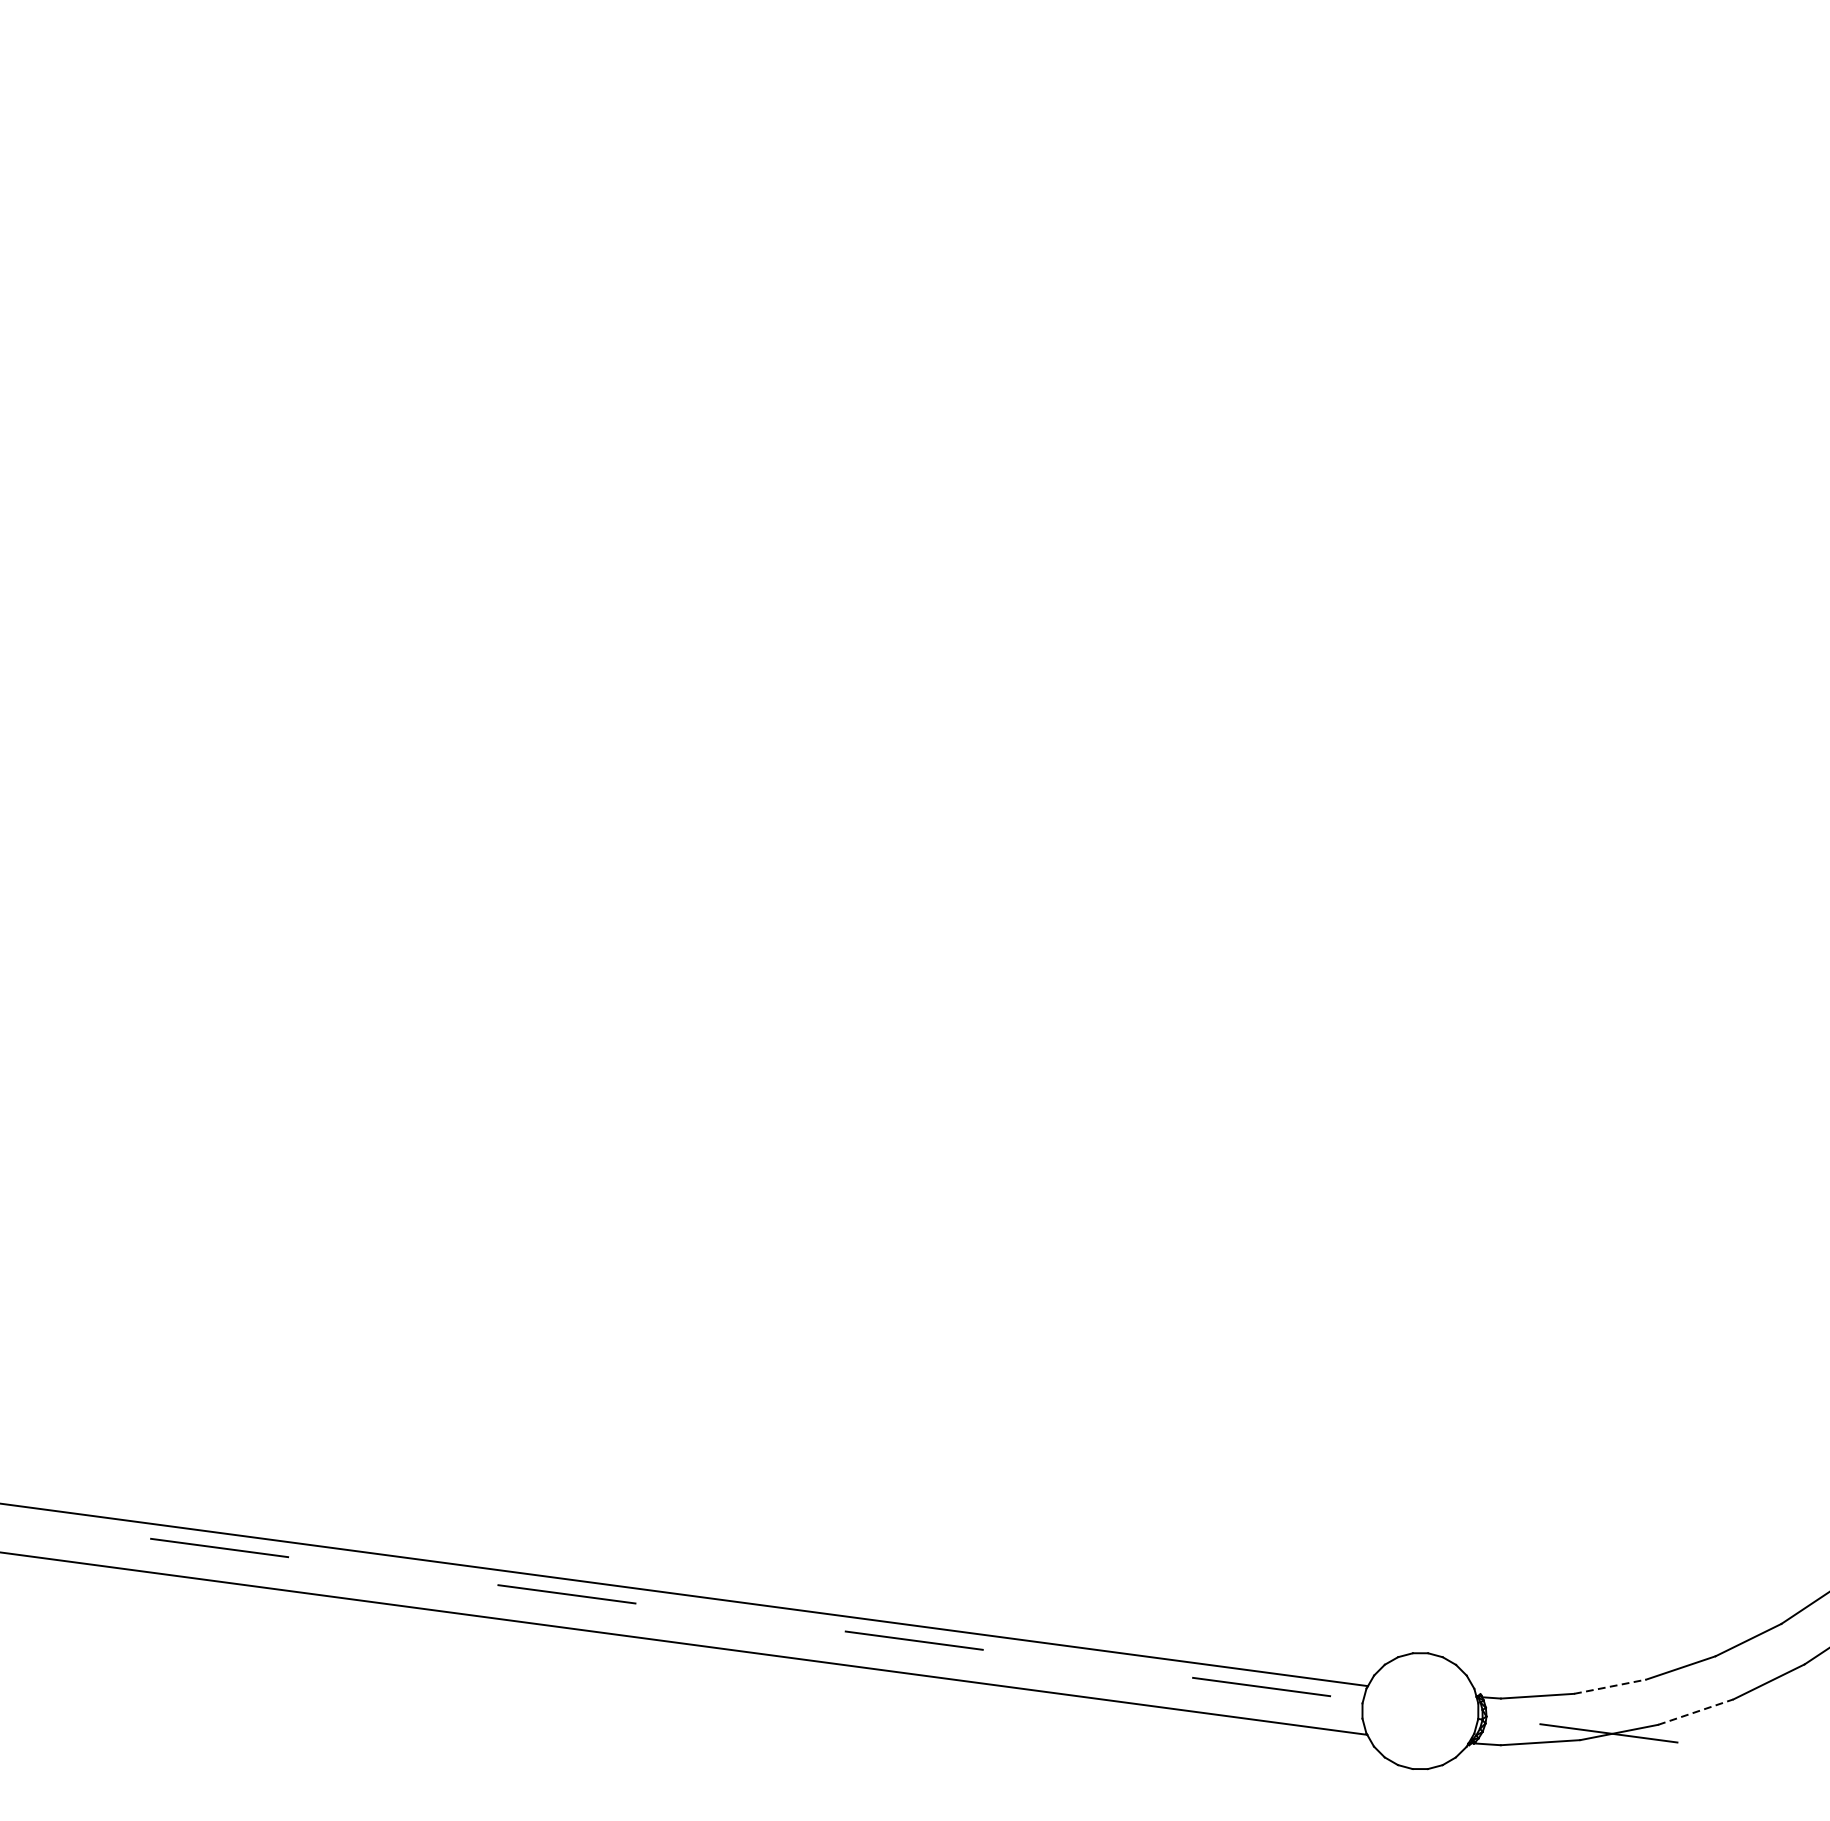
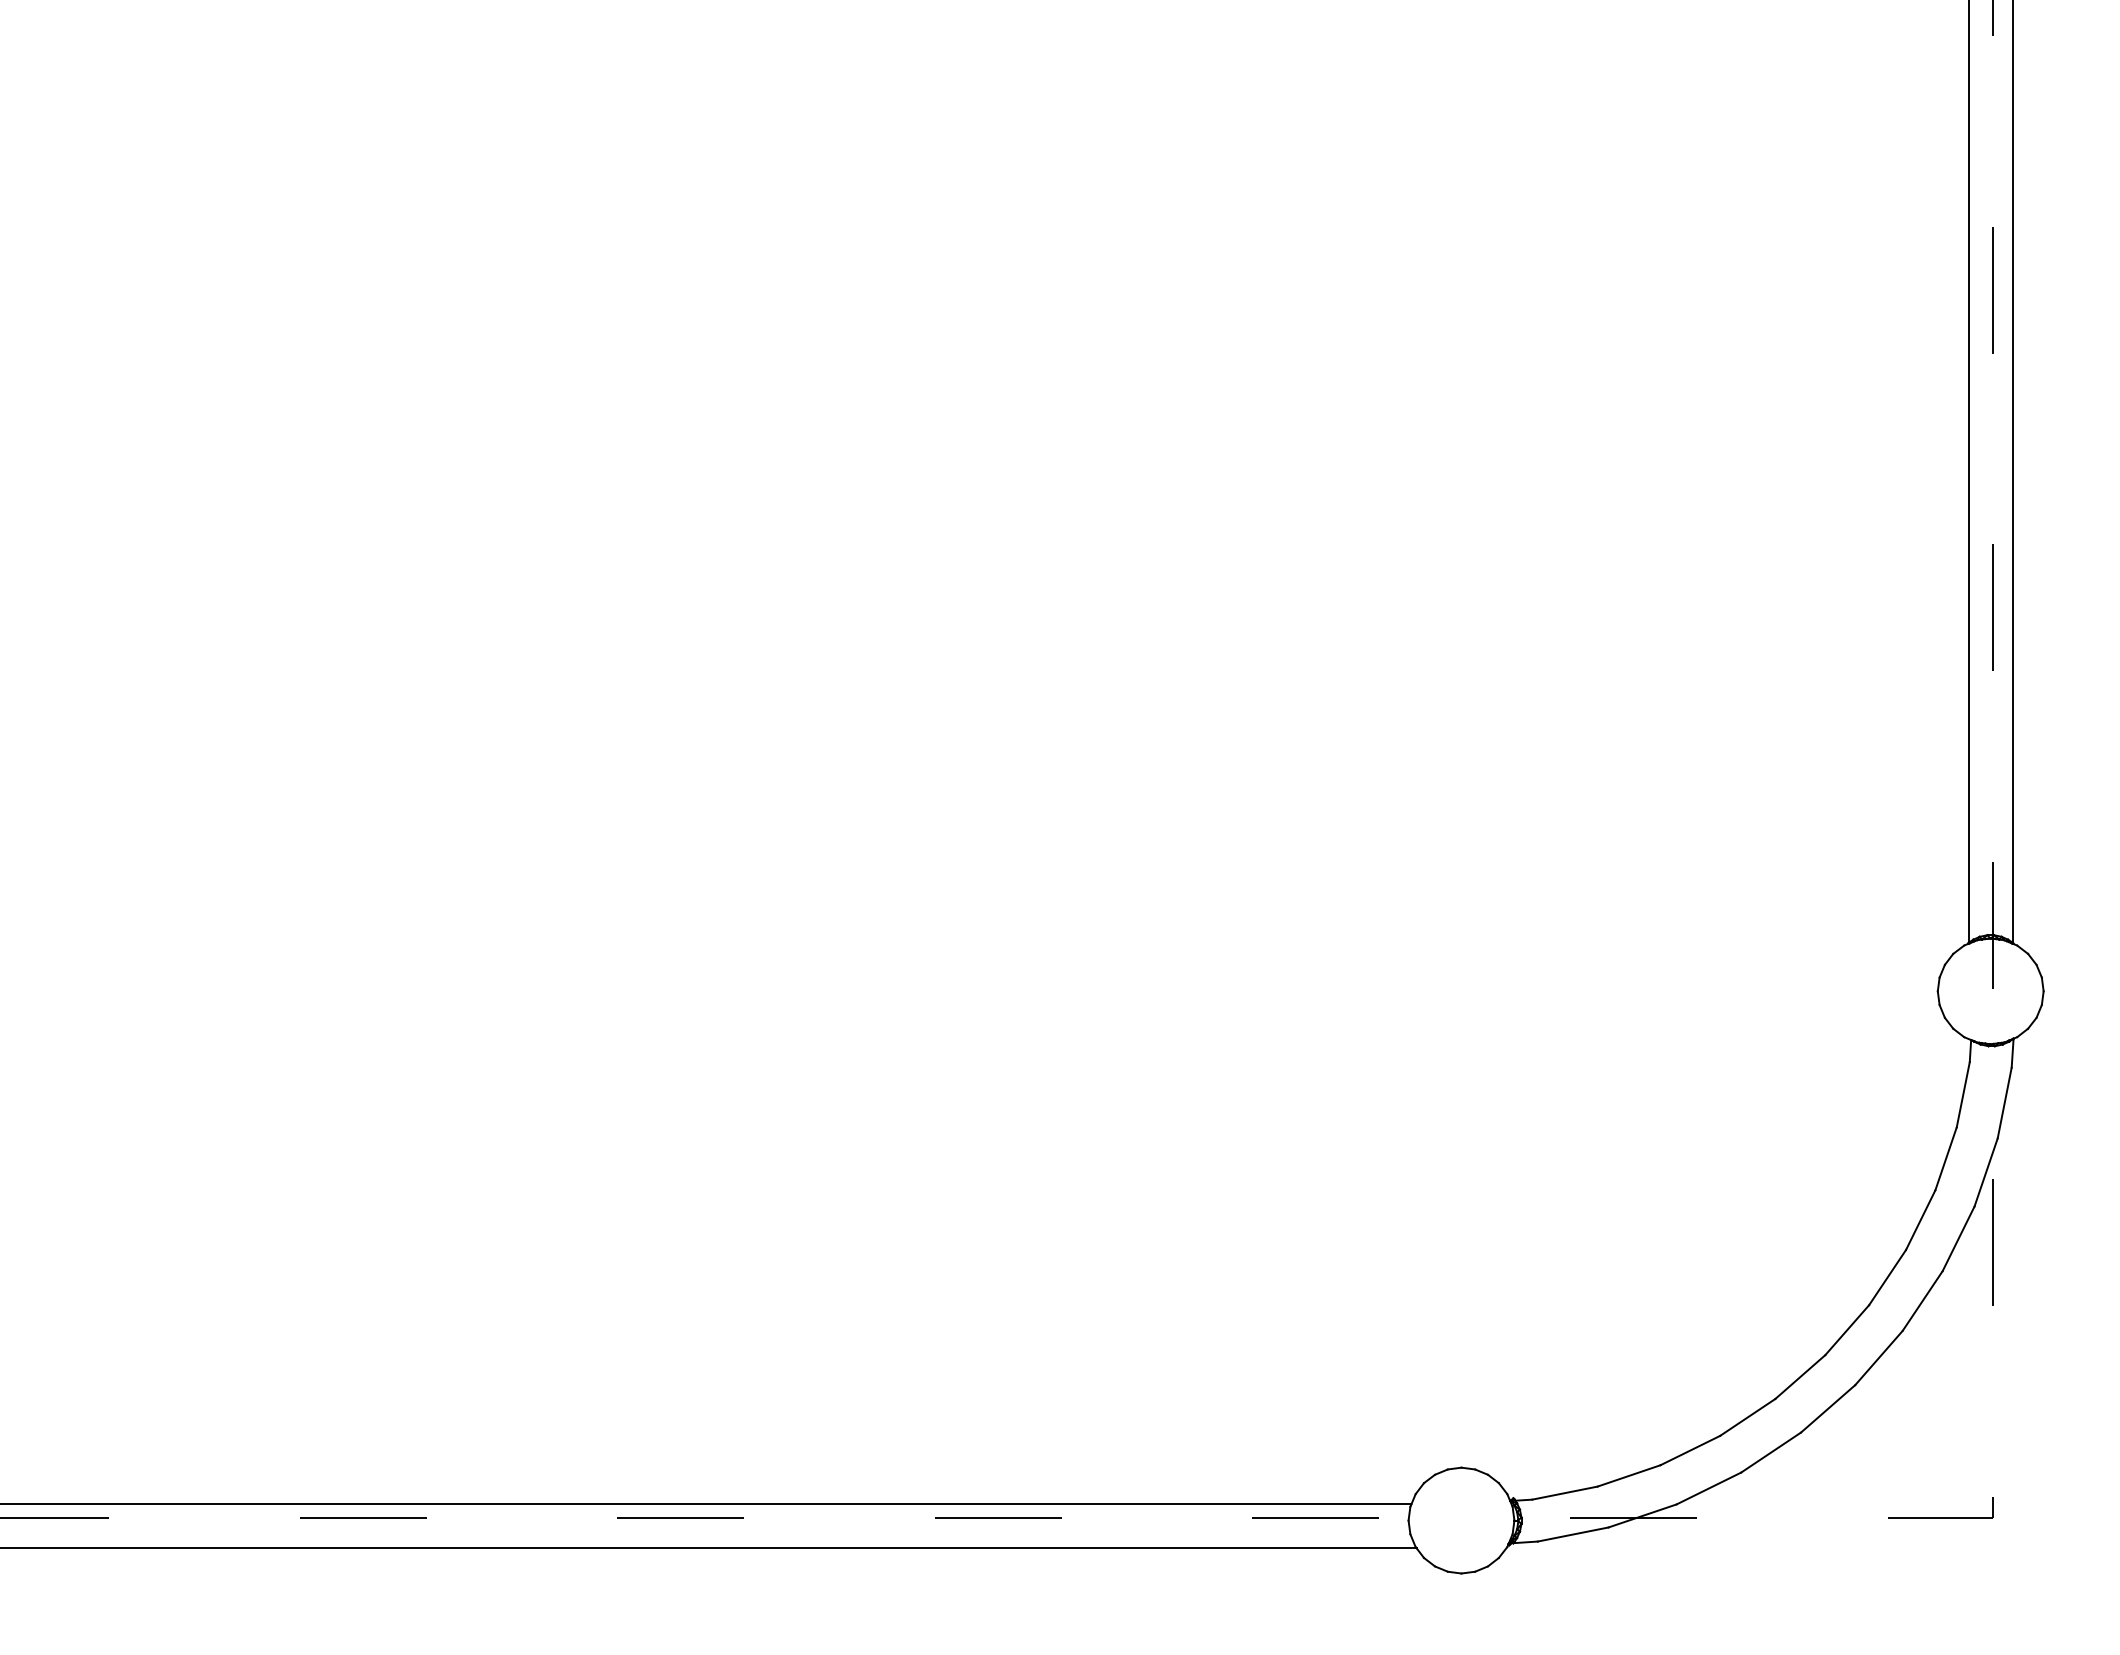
line: (1610, 1686) -> (1629, 1475), dashed -> solid
line: (1695, 1712) -> (1708, 1488), dashed -> solid

